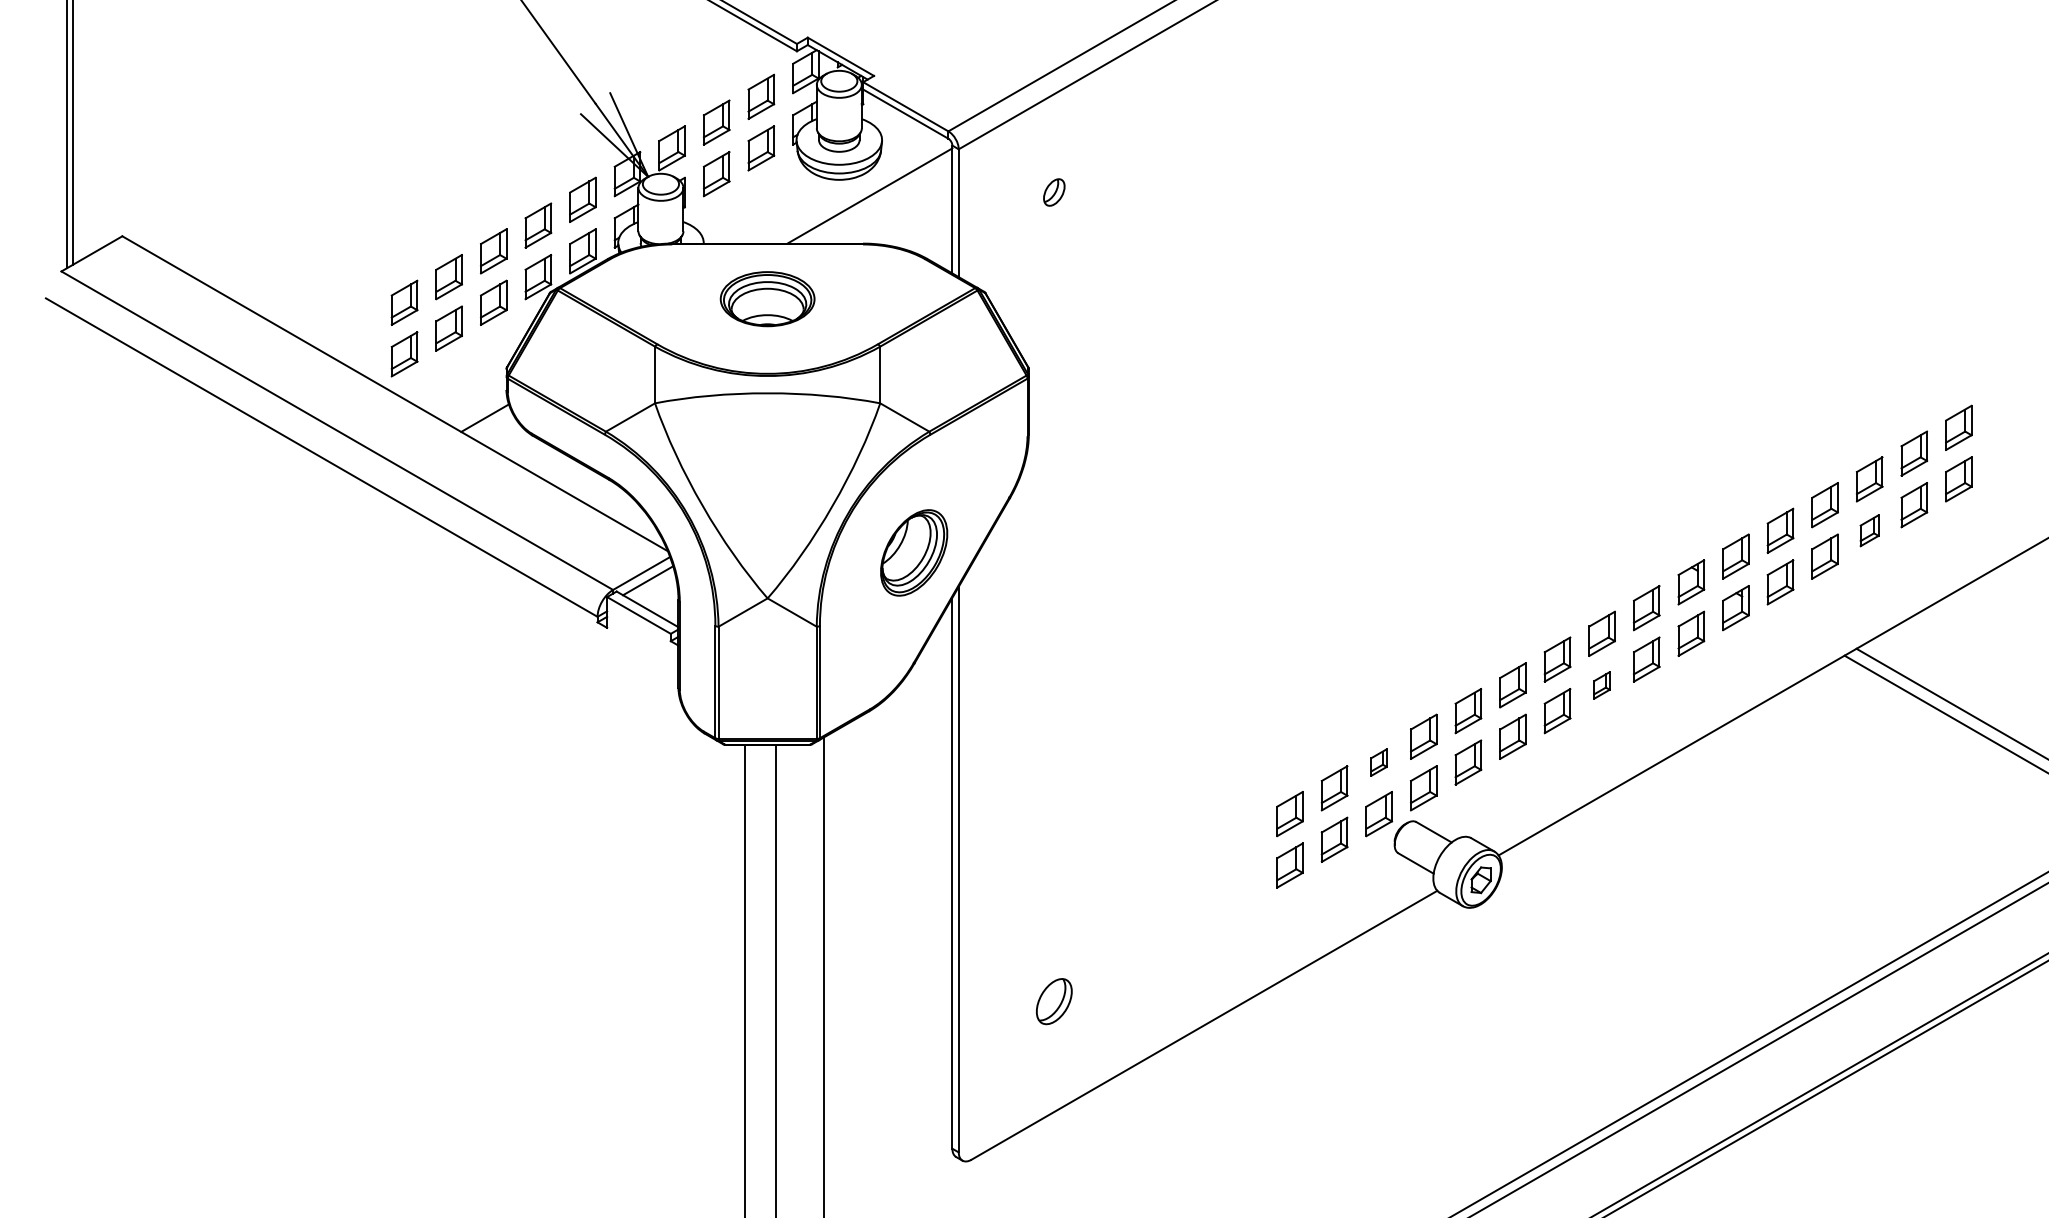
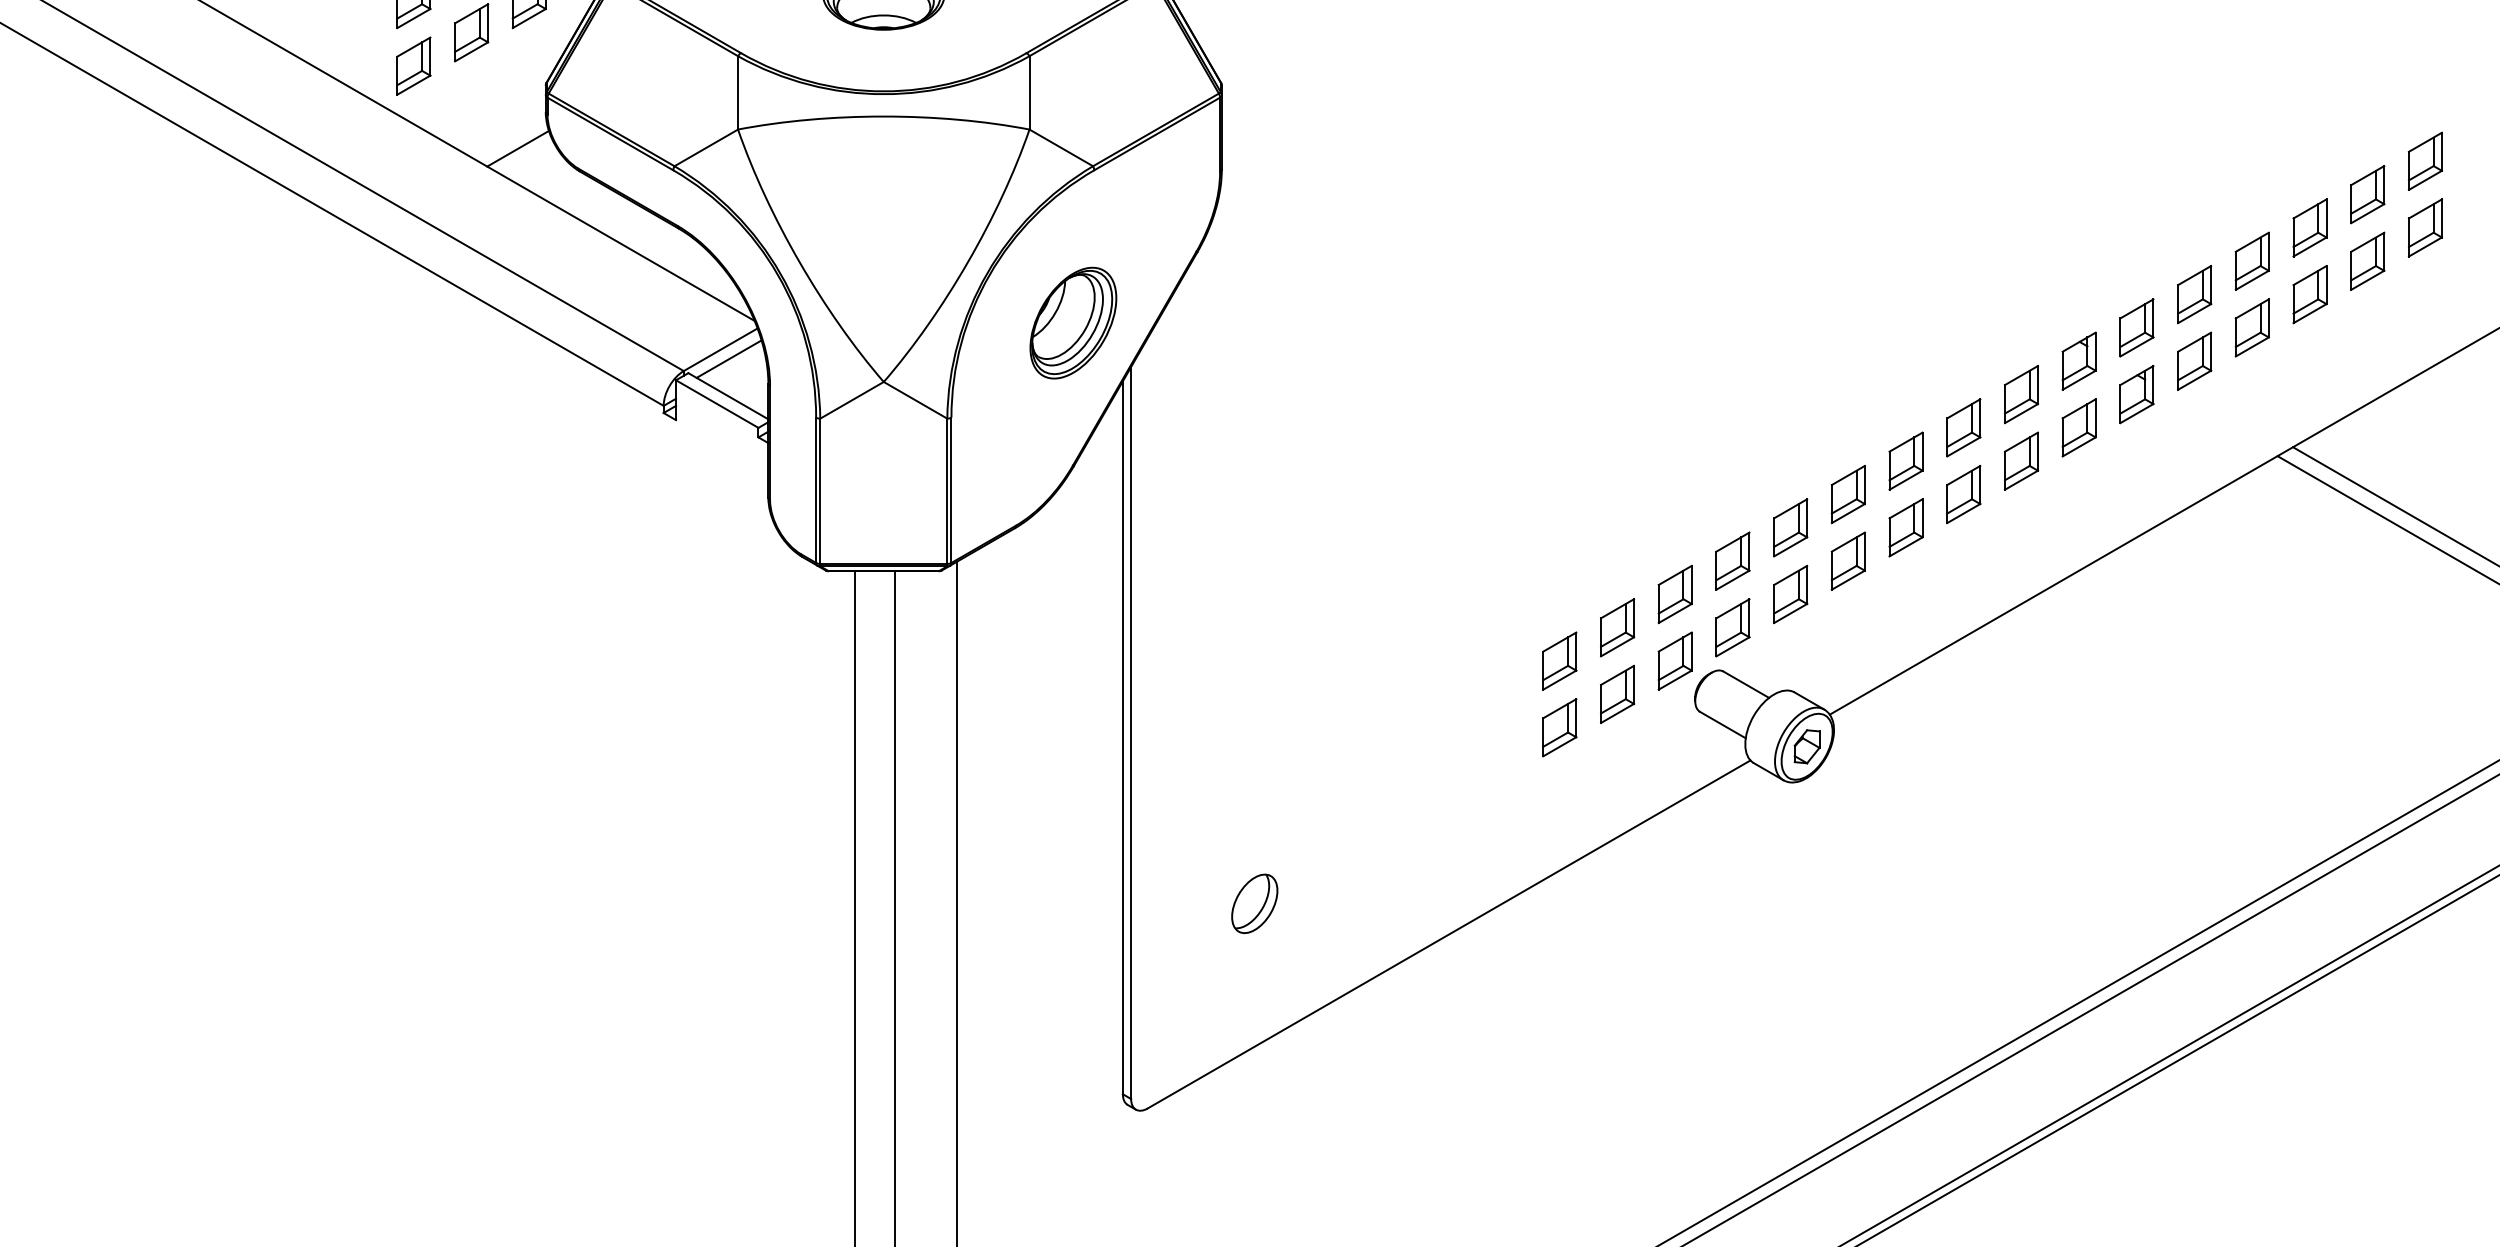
part: (1869, 530) -> (2309, 294), size x1.43
part: (1601, 685) -> (1962, 494), size x1.67
part: (1378, 762) -> (1674, 594), size x1.67

